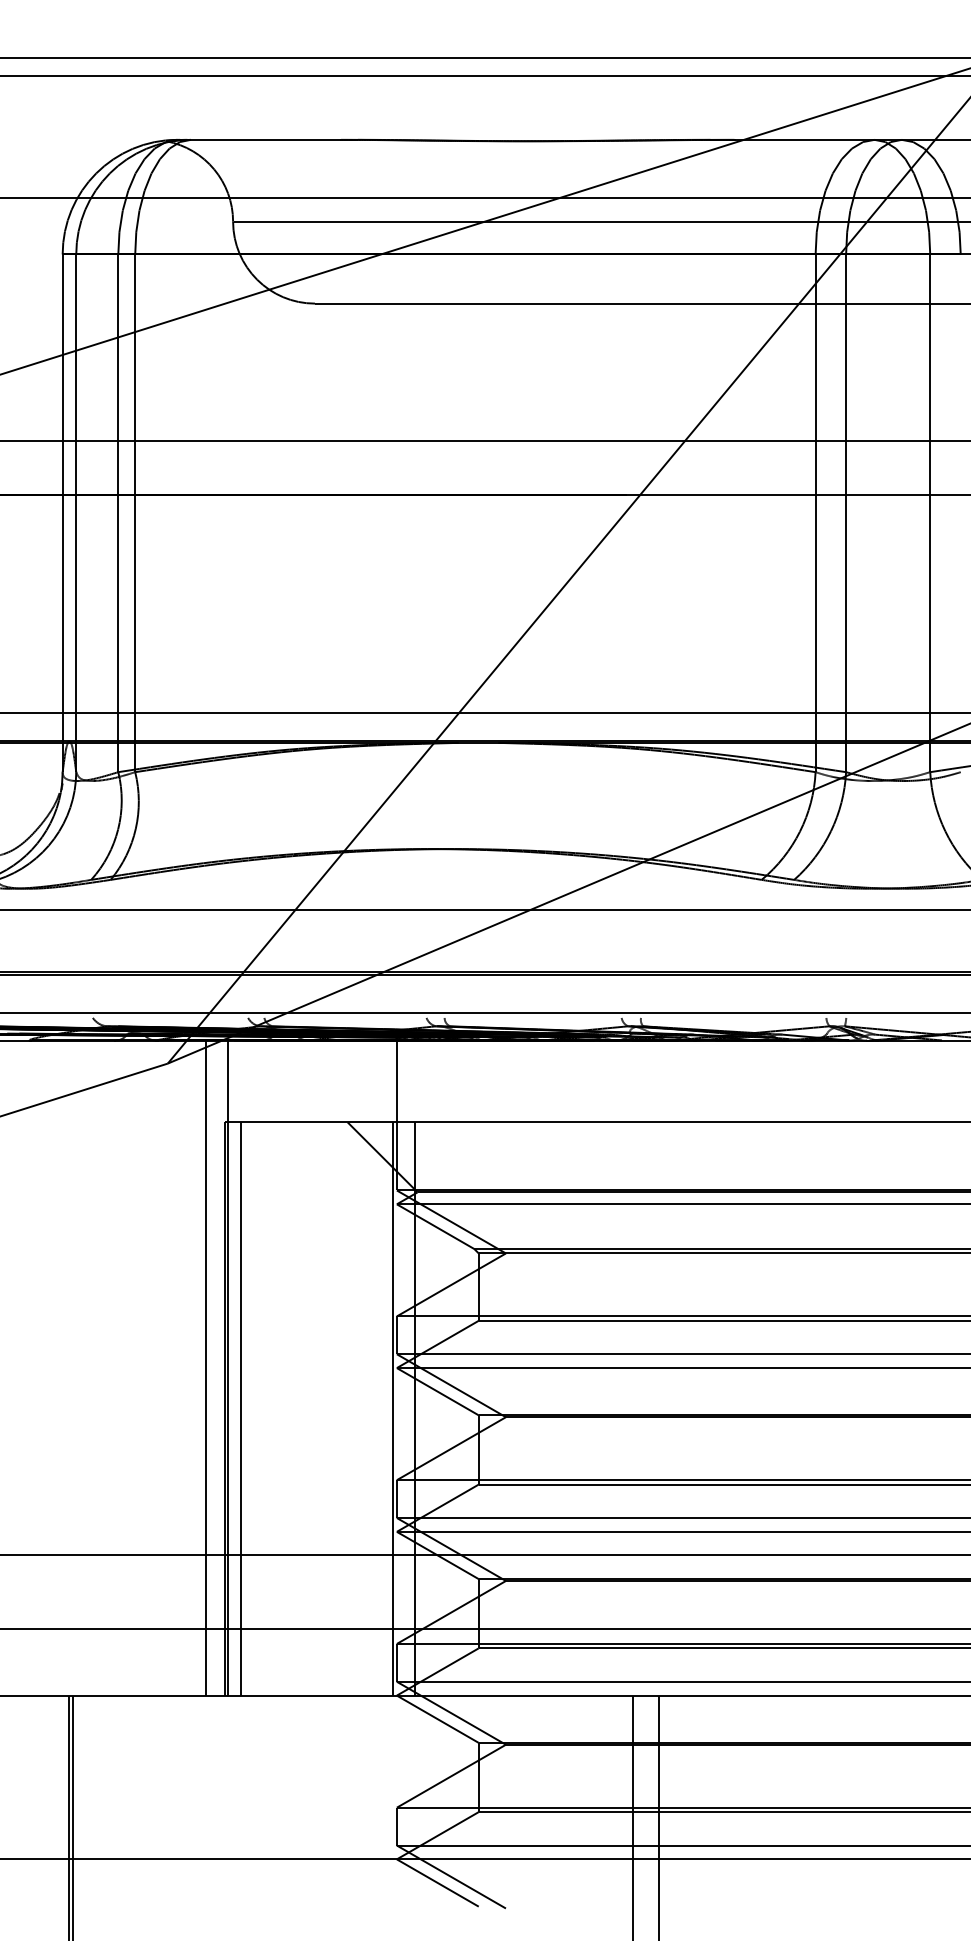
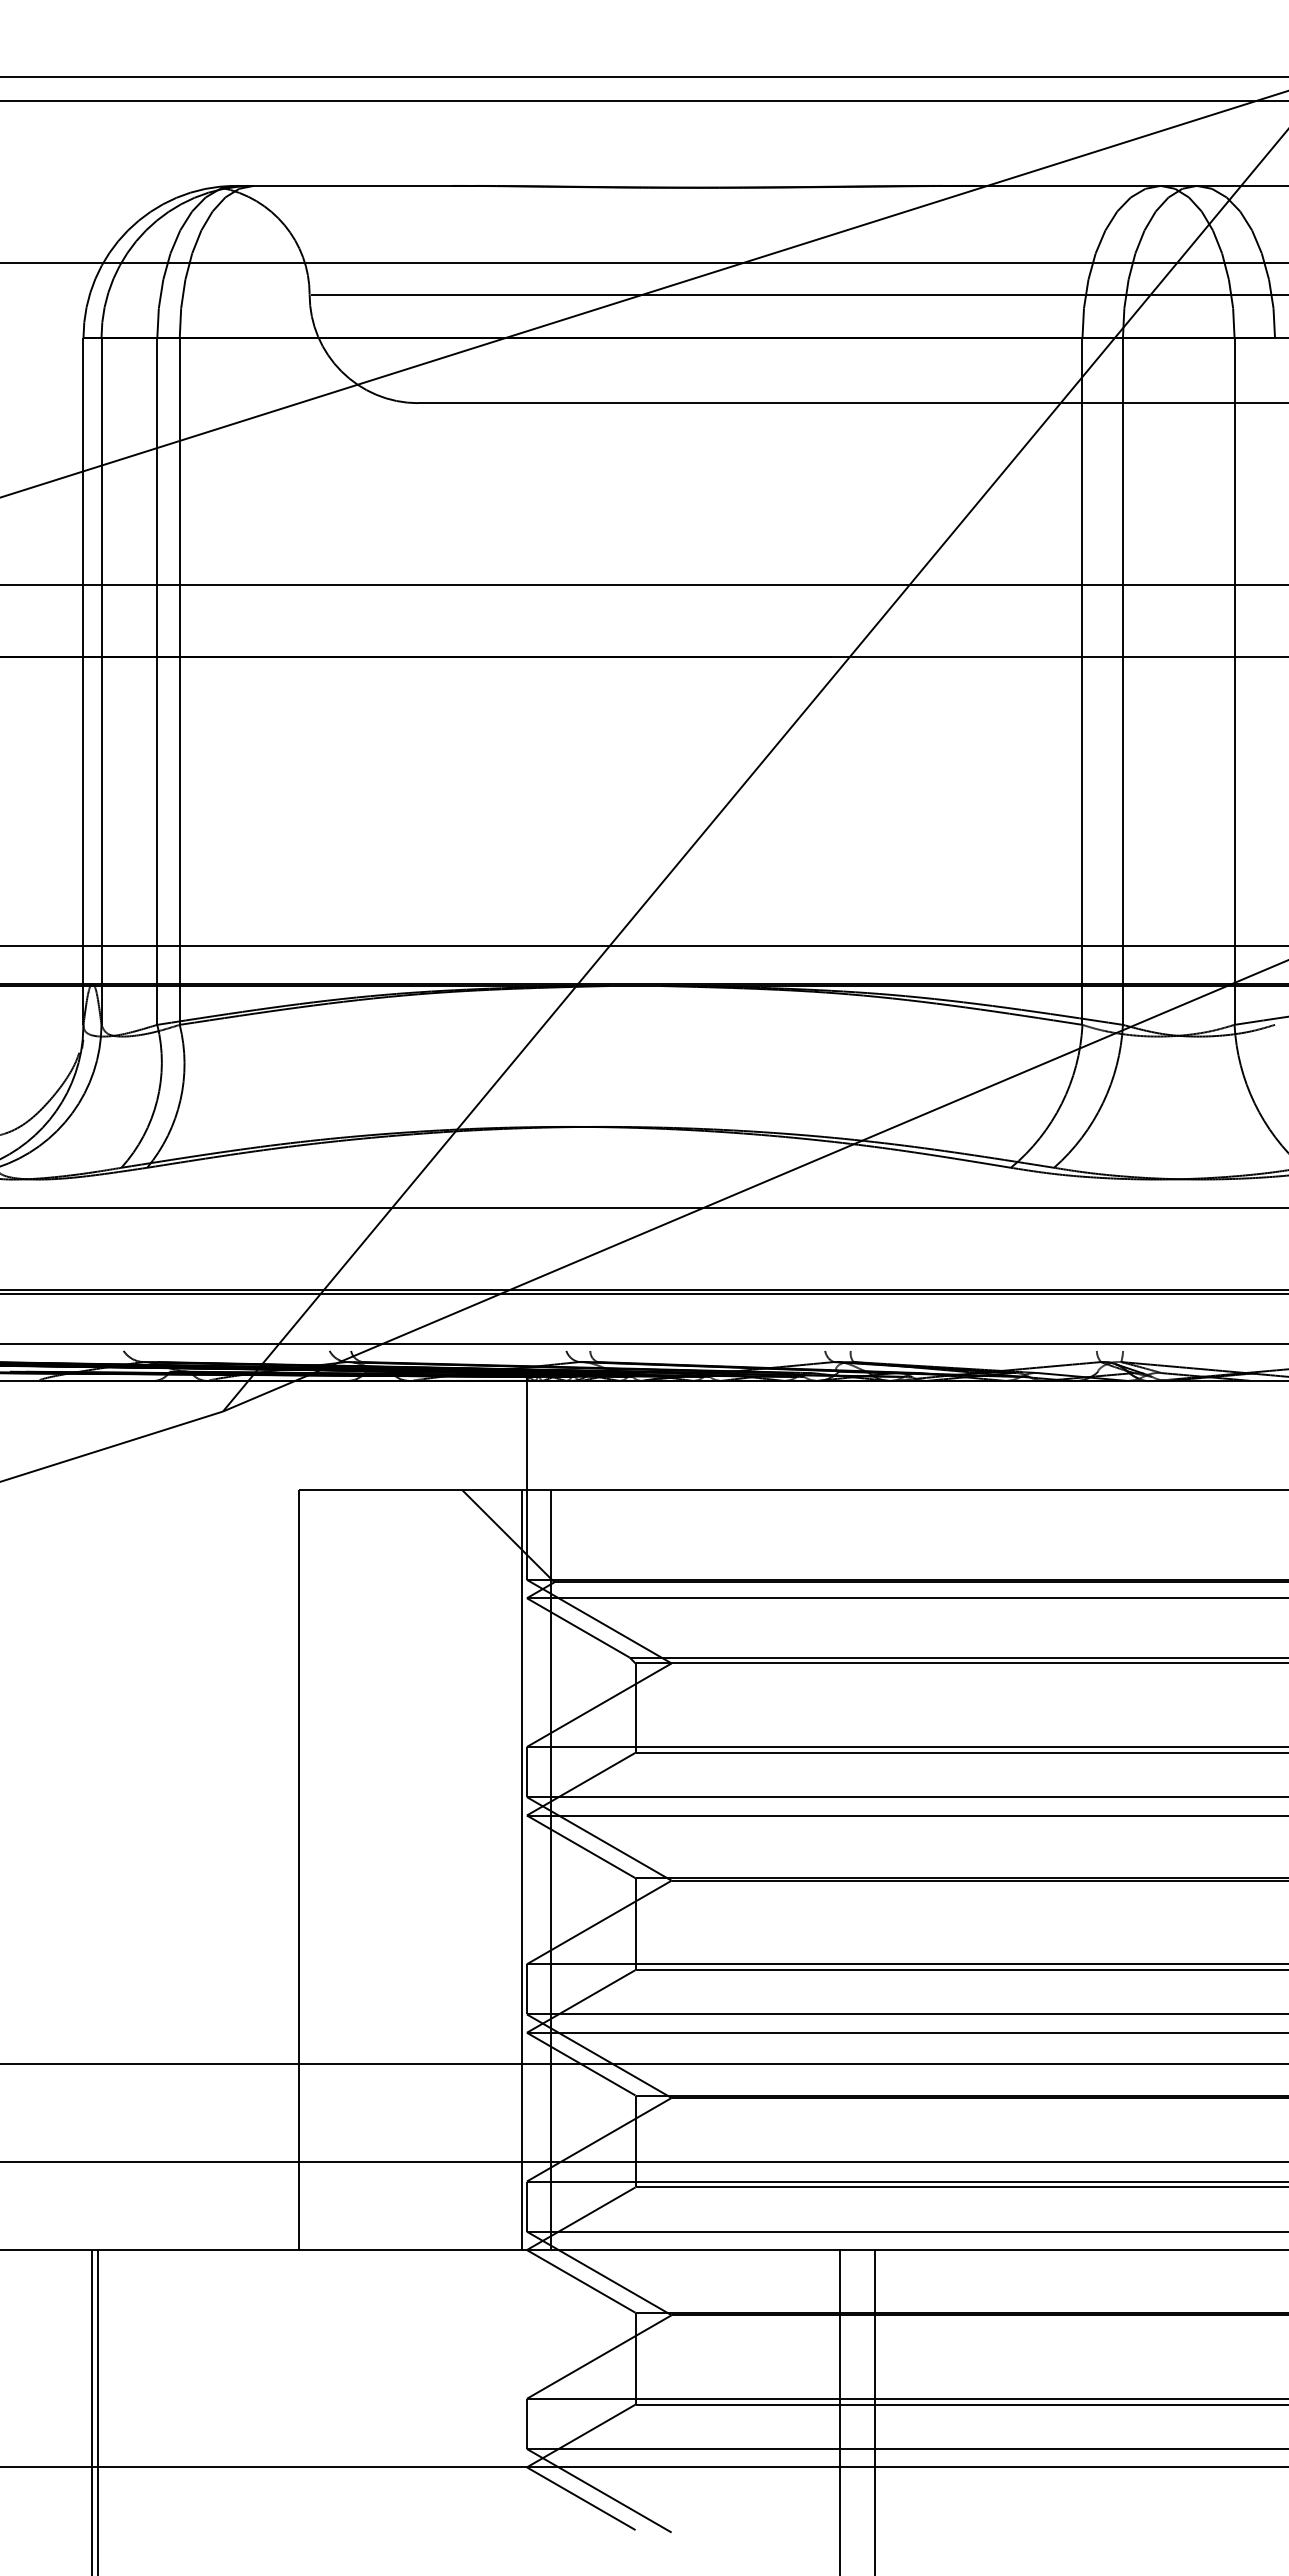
line: (205, 1368) -> (273, 1815), removed
line: (227, 1368) -> (302, 1815), removed
line: (241, 1408) -> (320, 1869), removed

